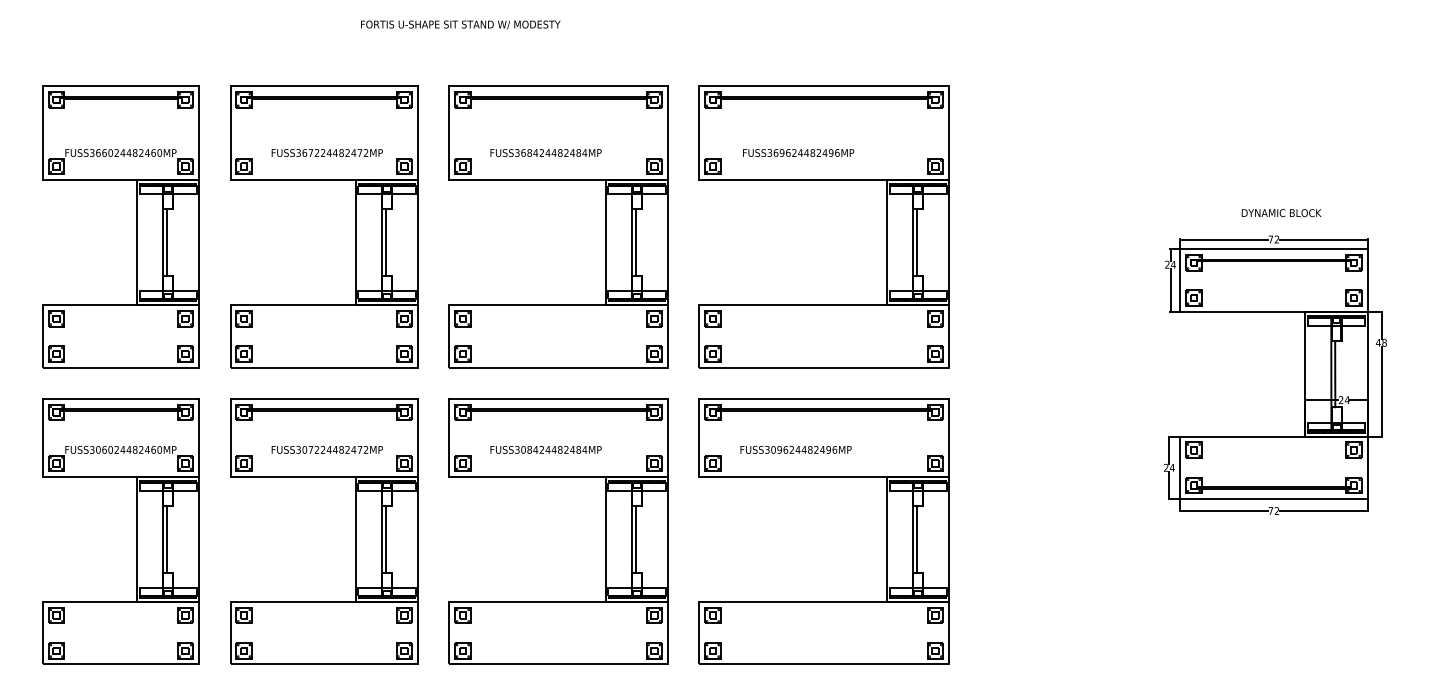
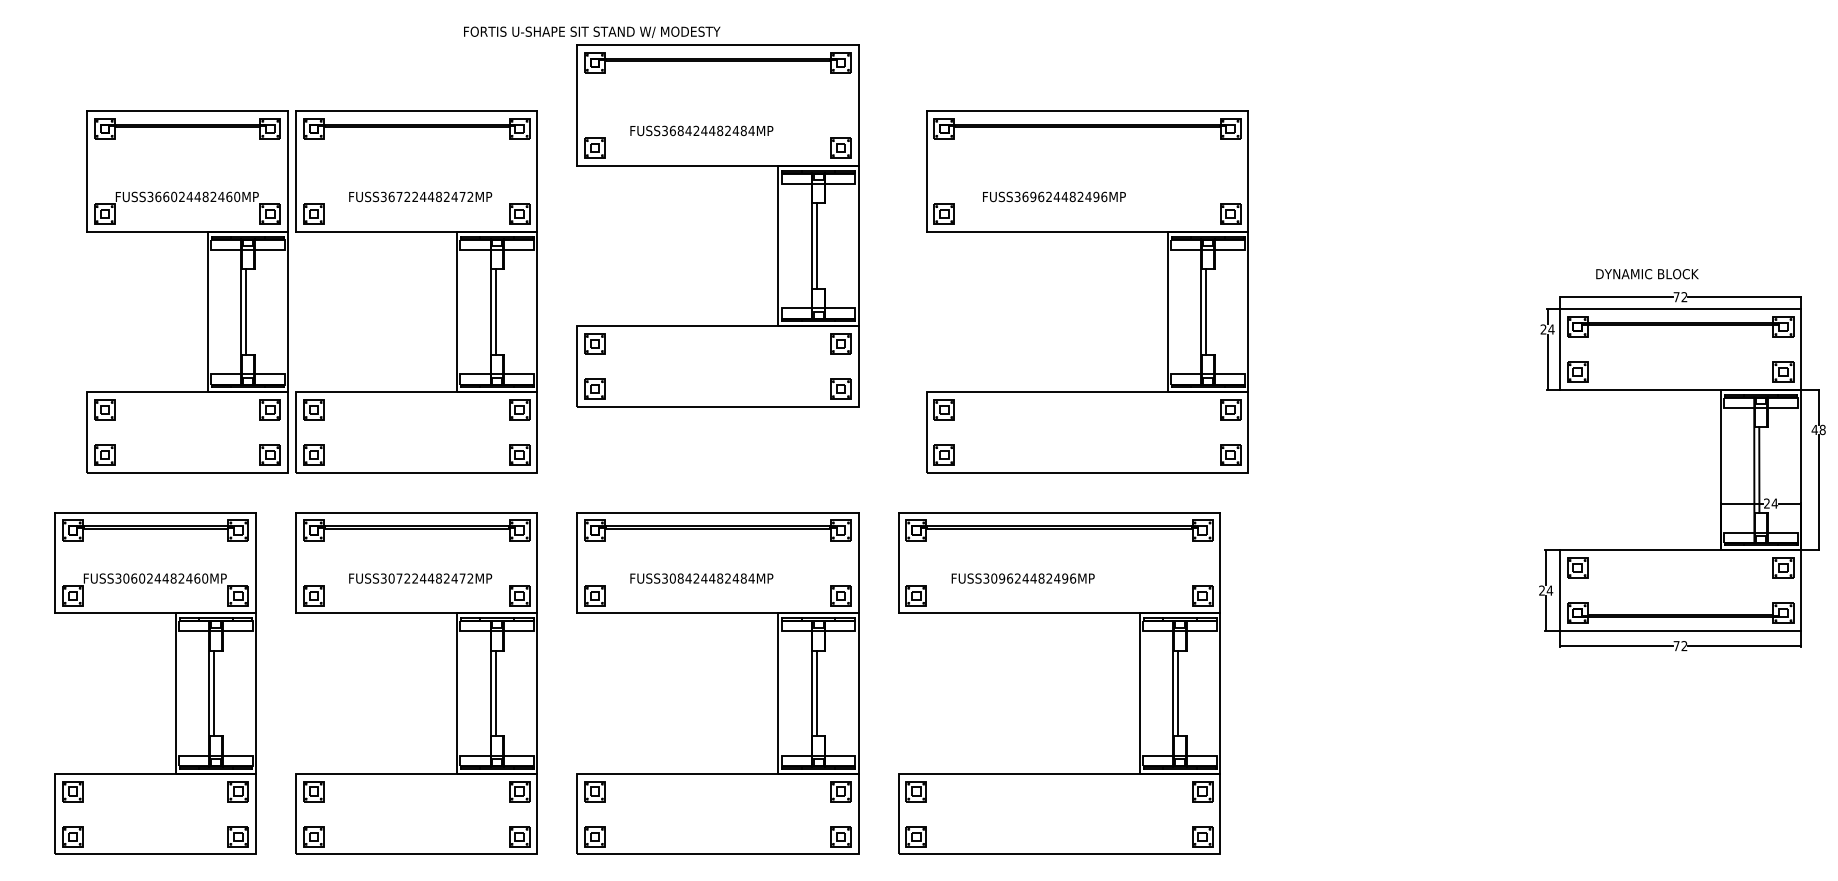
part: (558, 180) -> (717, 166), moved
part: (824, 180) -> (1087, 232), moved
part: (136, 226) -> (207, 291), moved
part: (1305, 375) -> (1720, 471), moved

